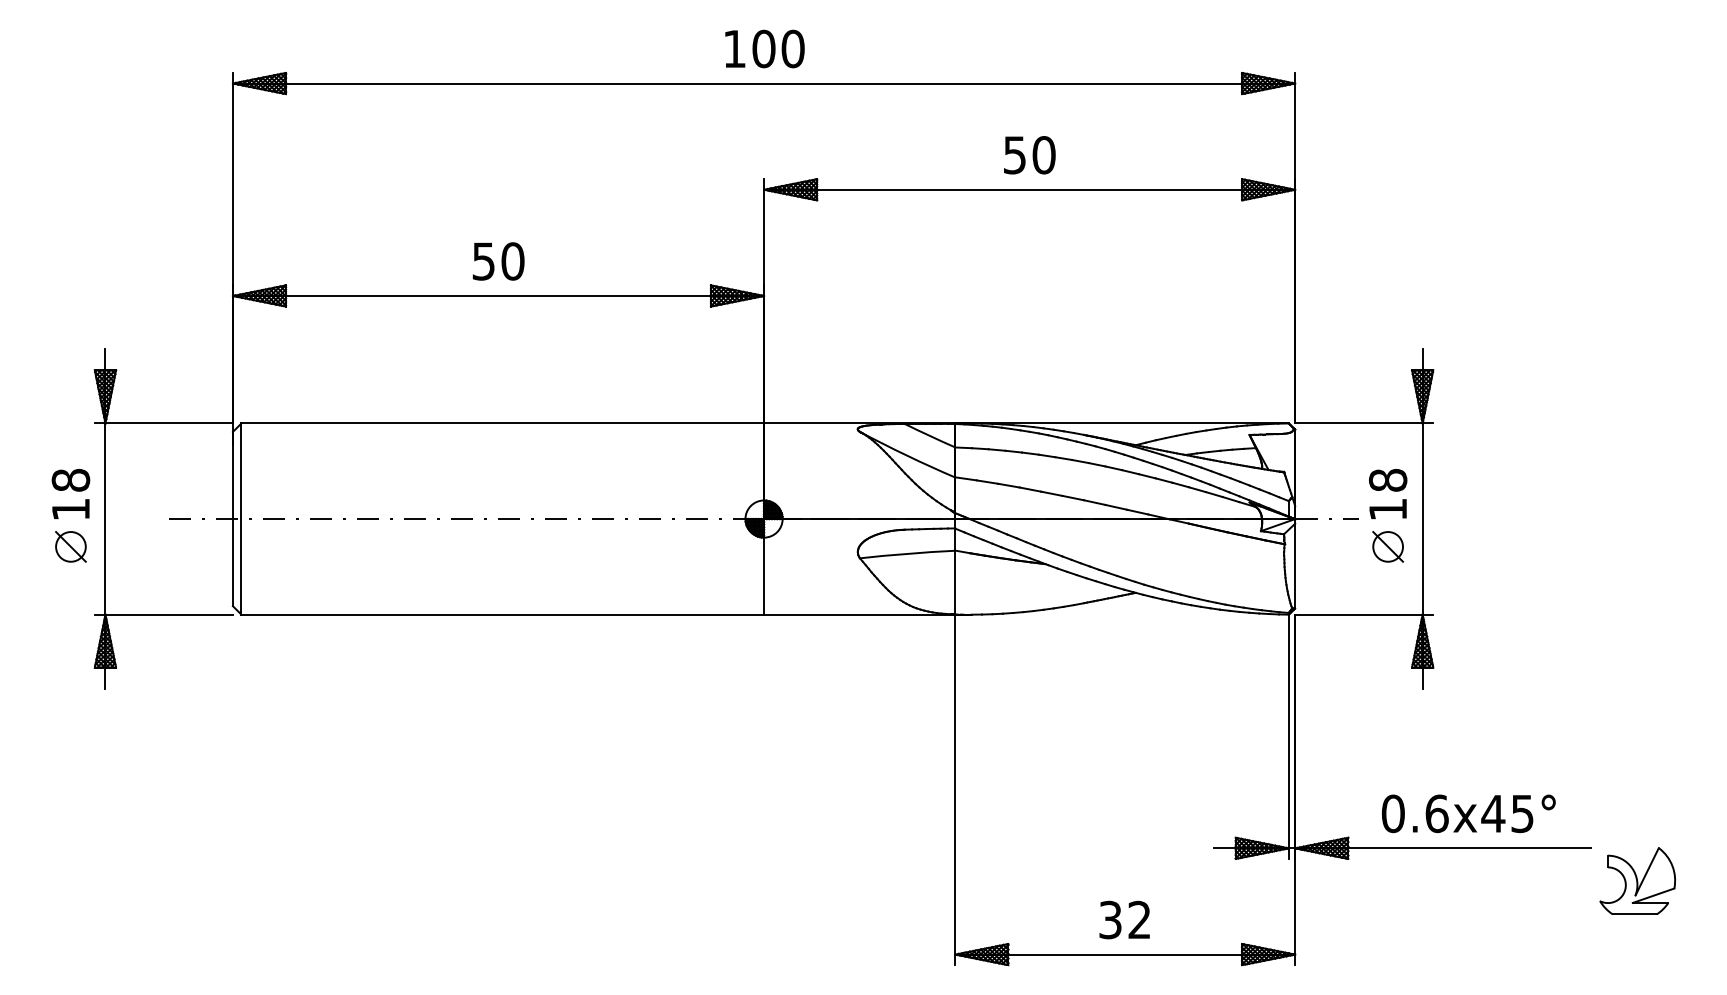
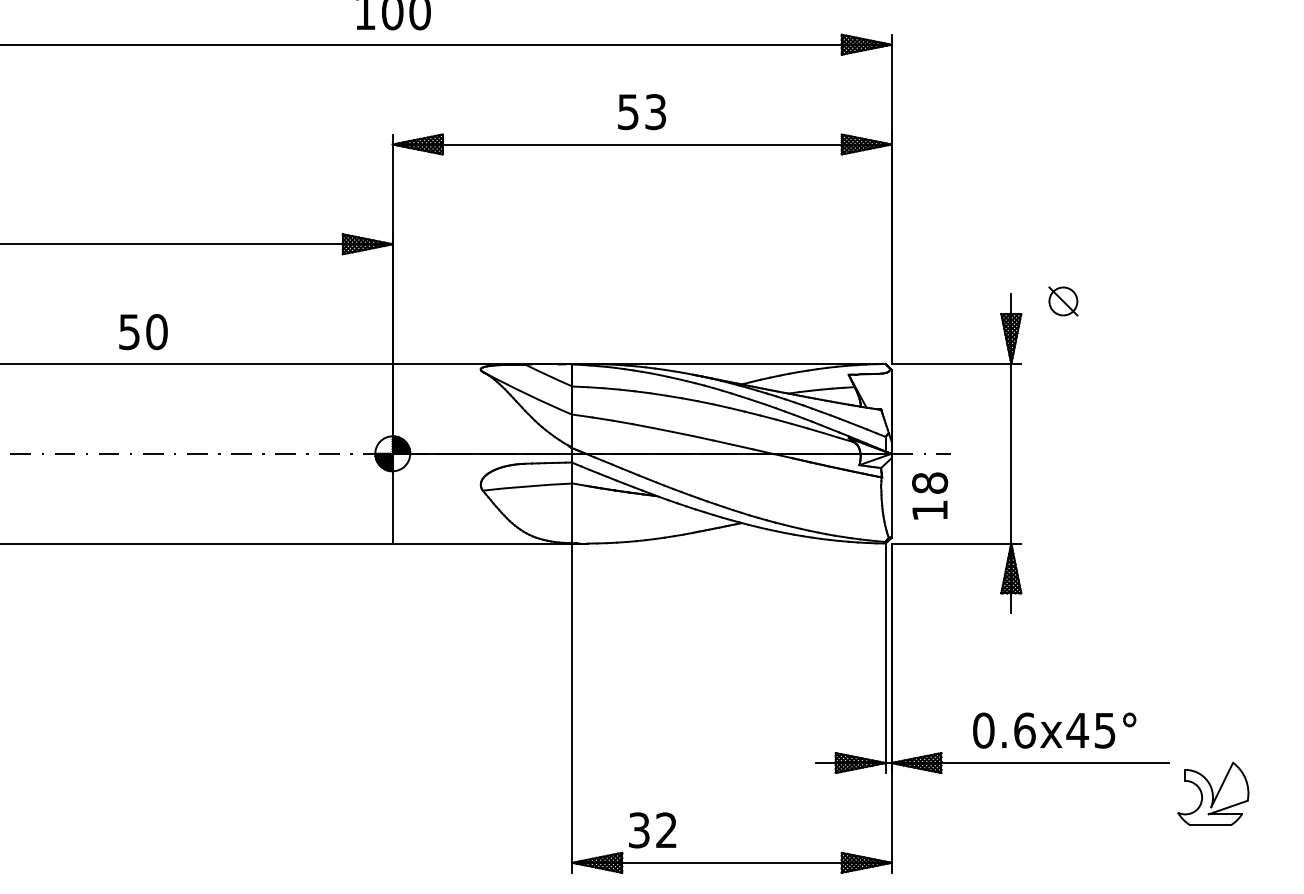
text: (1043, 155) -> (655, 112), 50 -> 53
text: (498, 261) -> (143, 332), moved
text: (1388, 493) -> (930, 495), moved
part: (1388, 546) -> (1063, 301), moved
text: (1124, 919) -> (652, 829), moved

